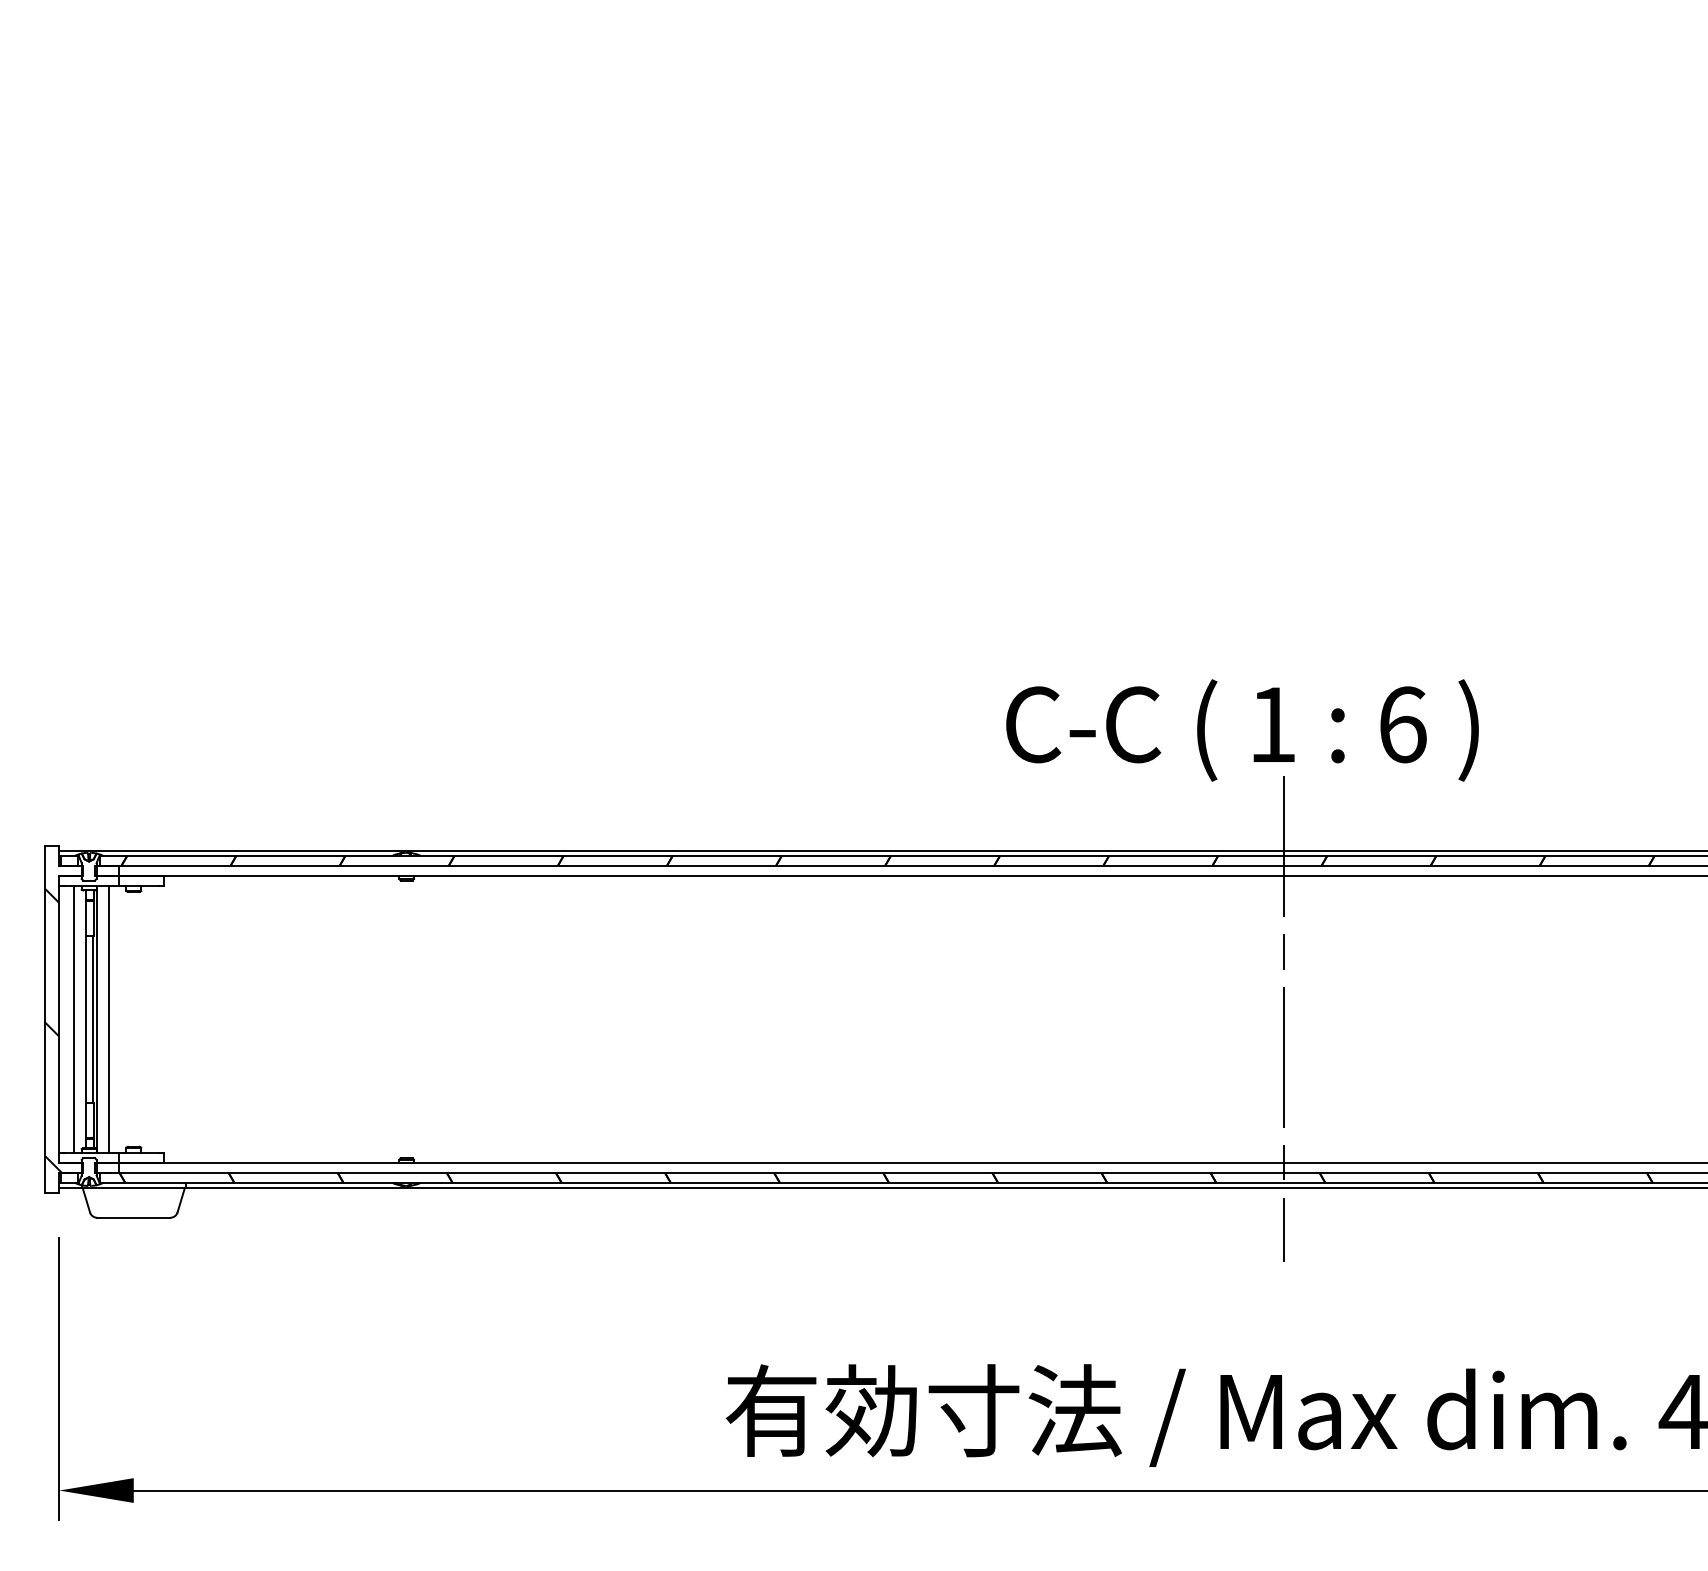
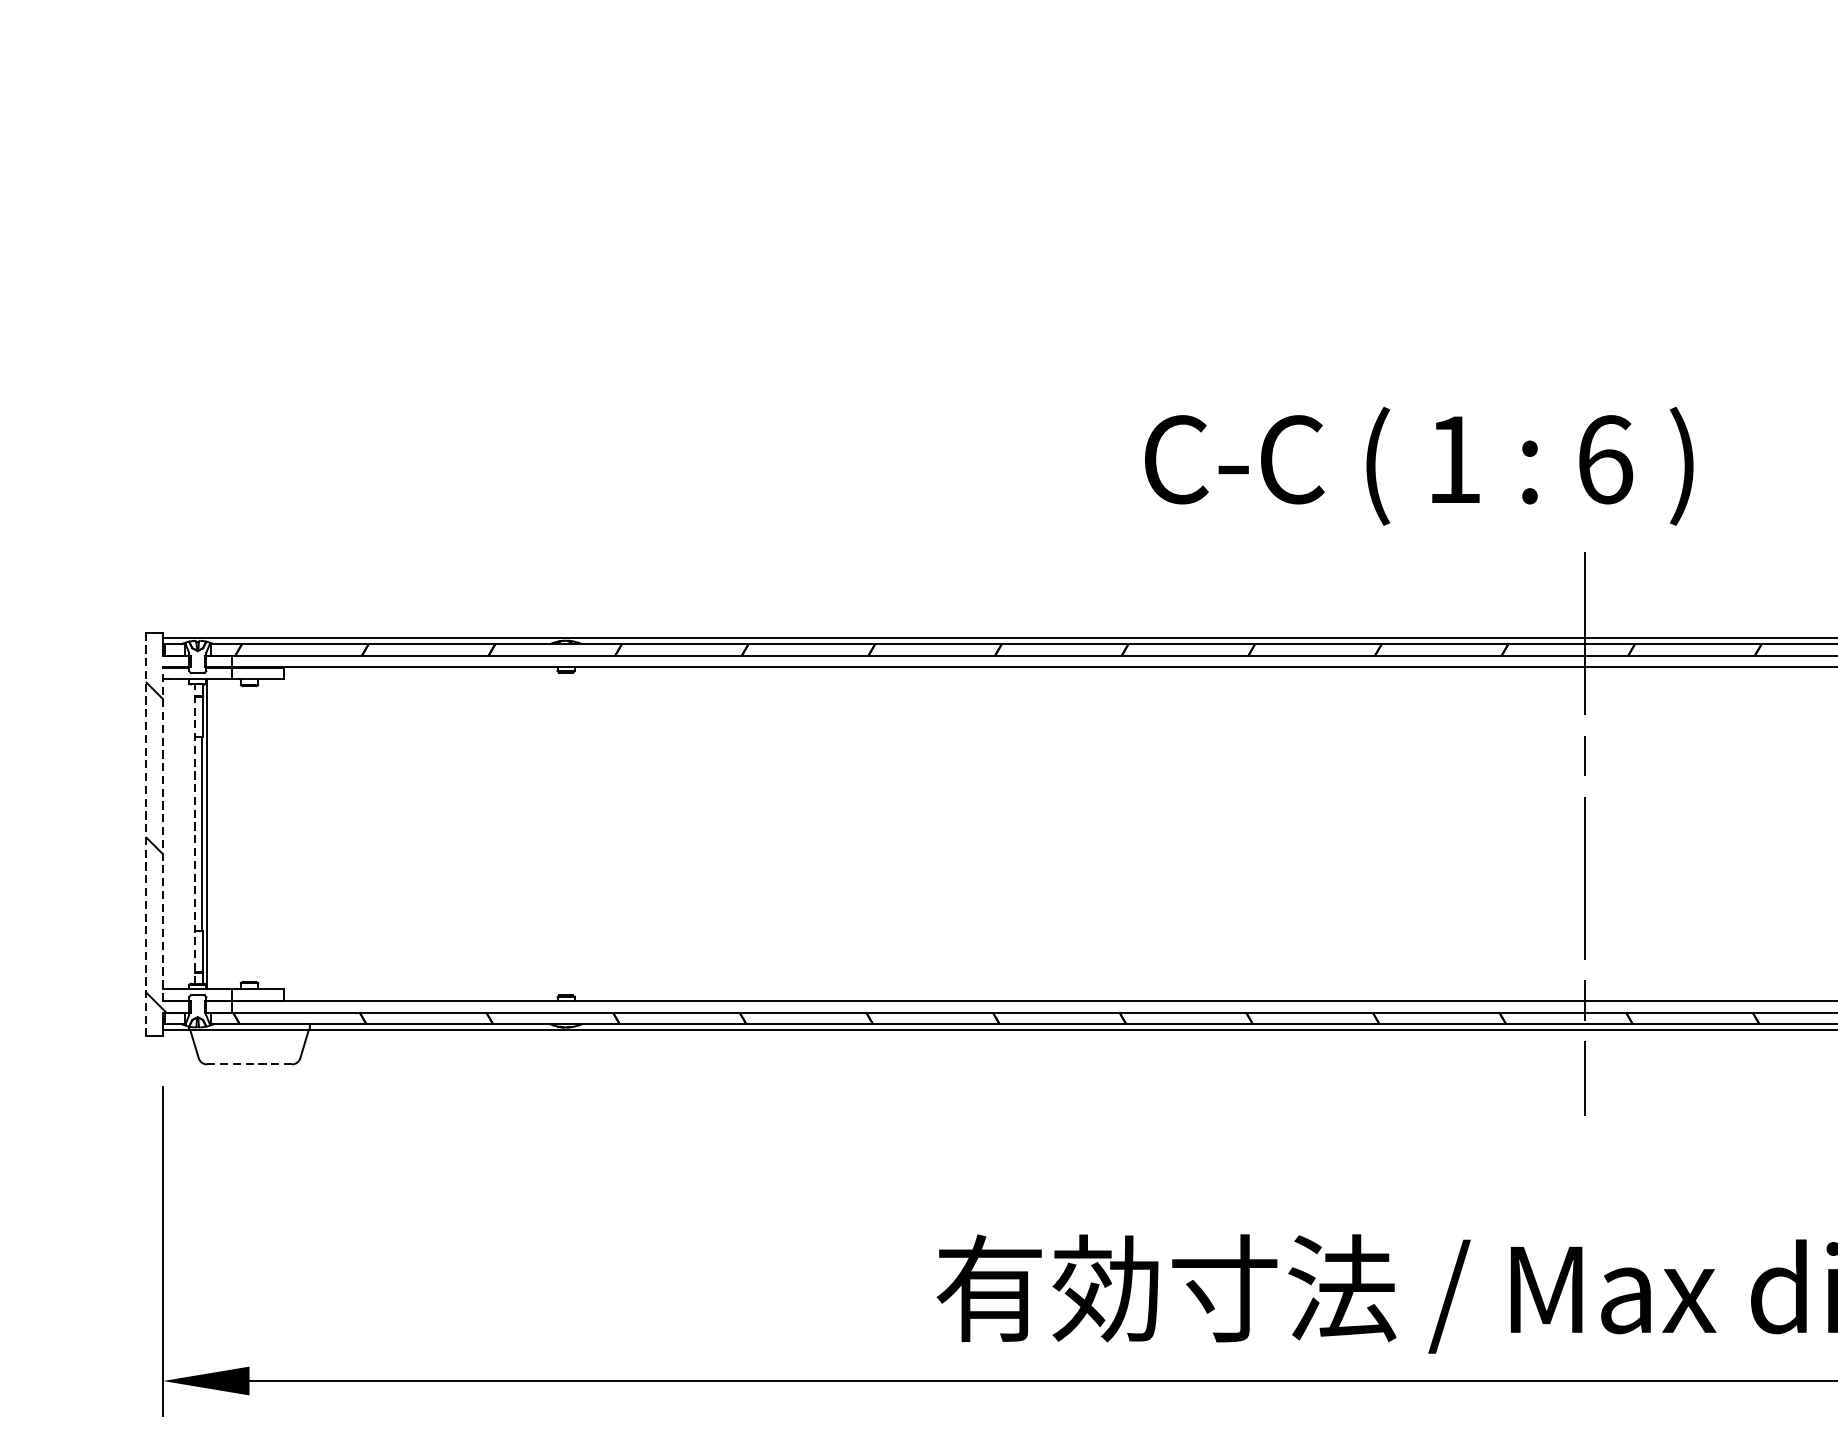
text: (1242, 730) -> (1419, 466), moved
line: (74, 1018) -> (180, 833), removed
line: (109, 1018) -> (221, 833), removed
line: (44, 1019) -> (145, 834), solid -> dashed
line: (59, 1019) -> (163, 834), solid -> dashed
line: (86, 1019) -> (194, 834), solid -> dashed
line: (133, 1217) -> (249, 1064), solid -> dashed

